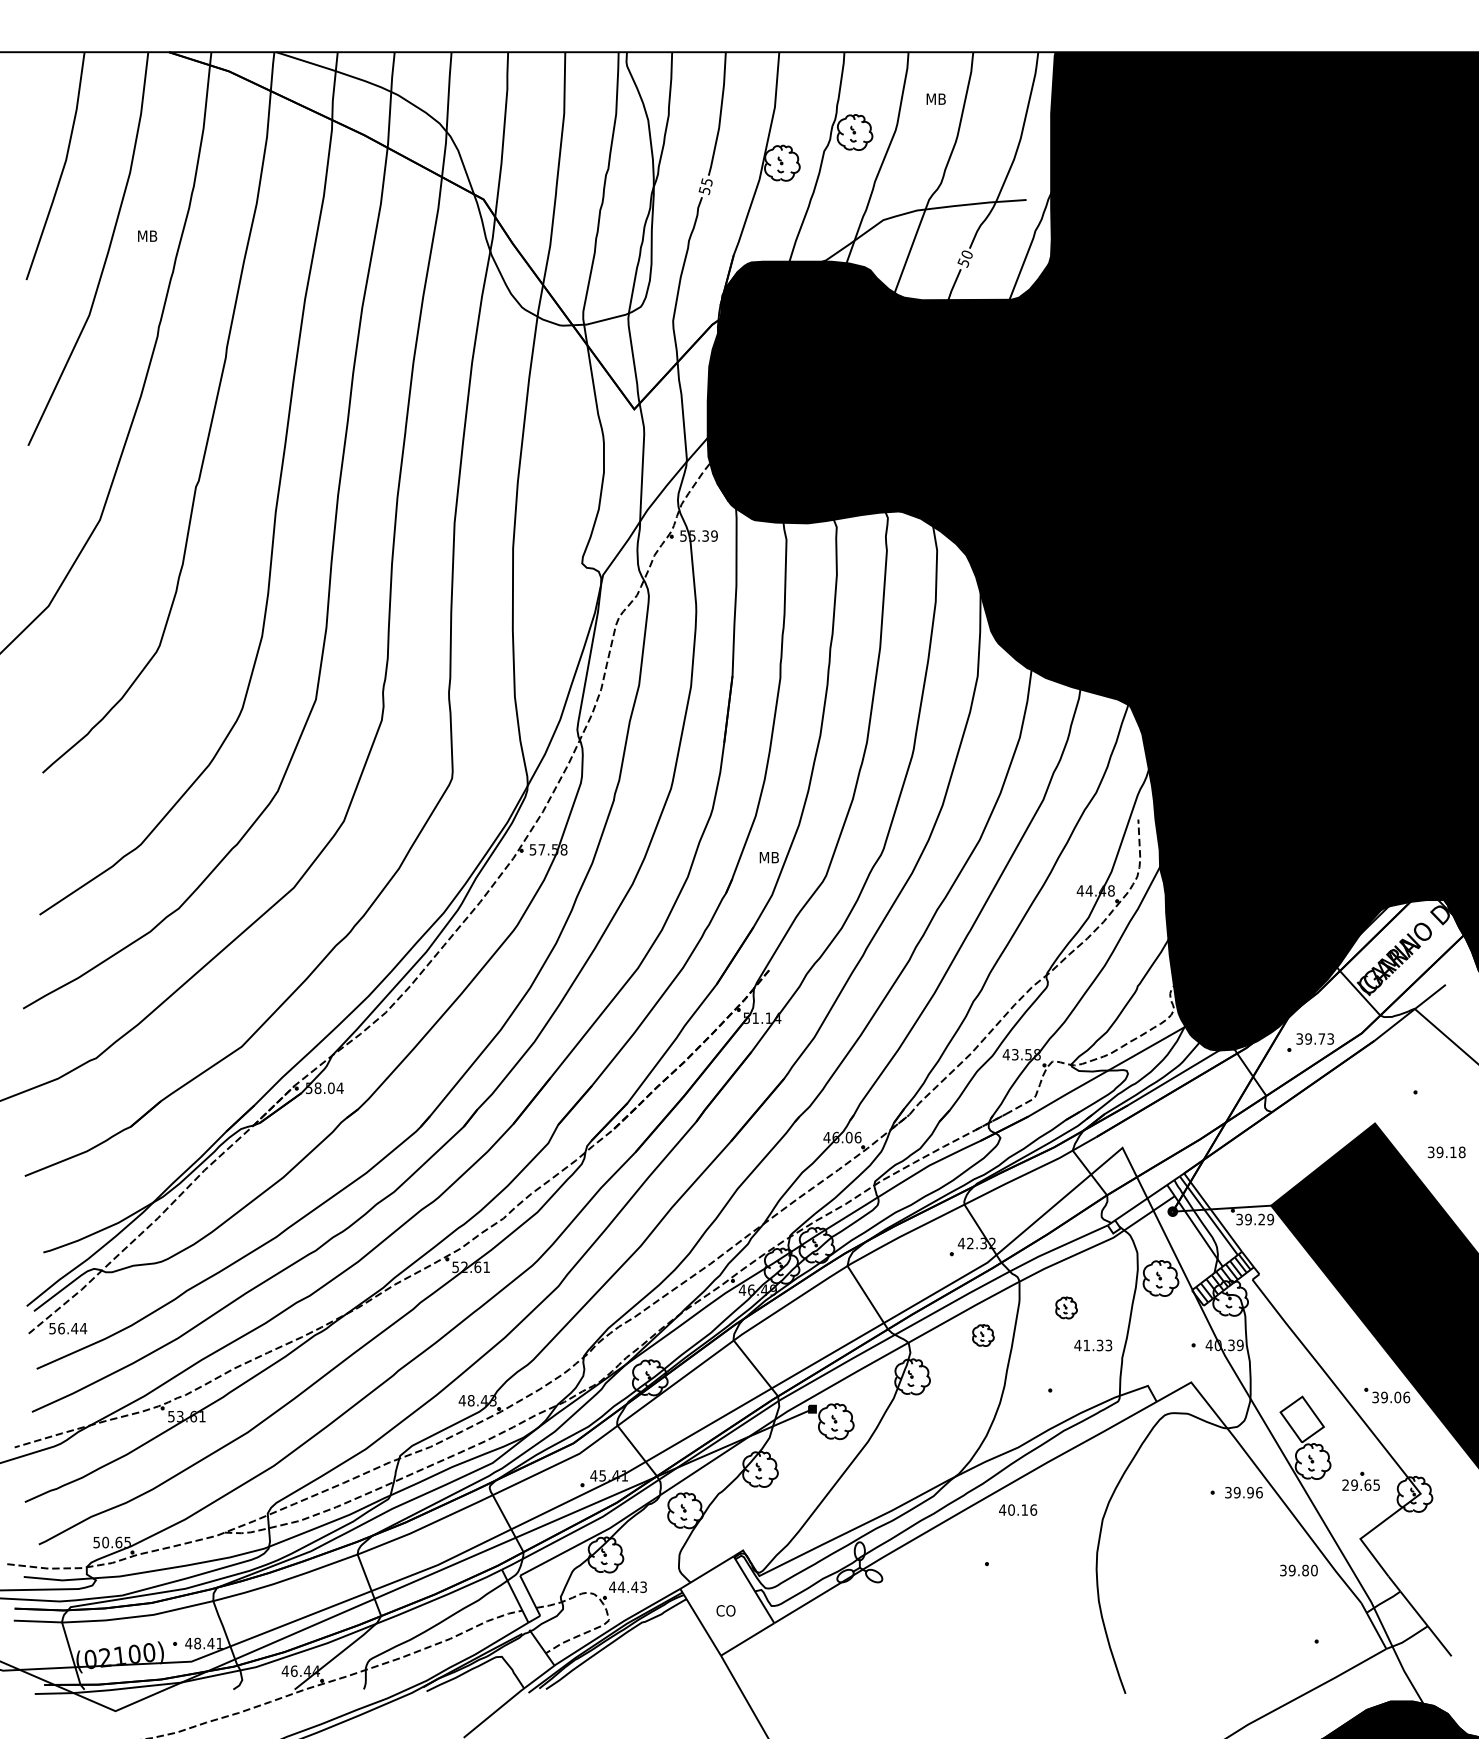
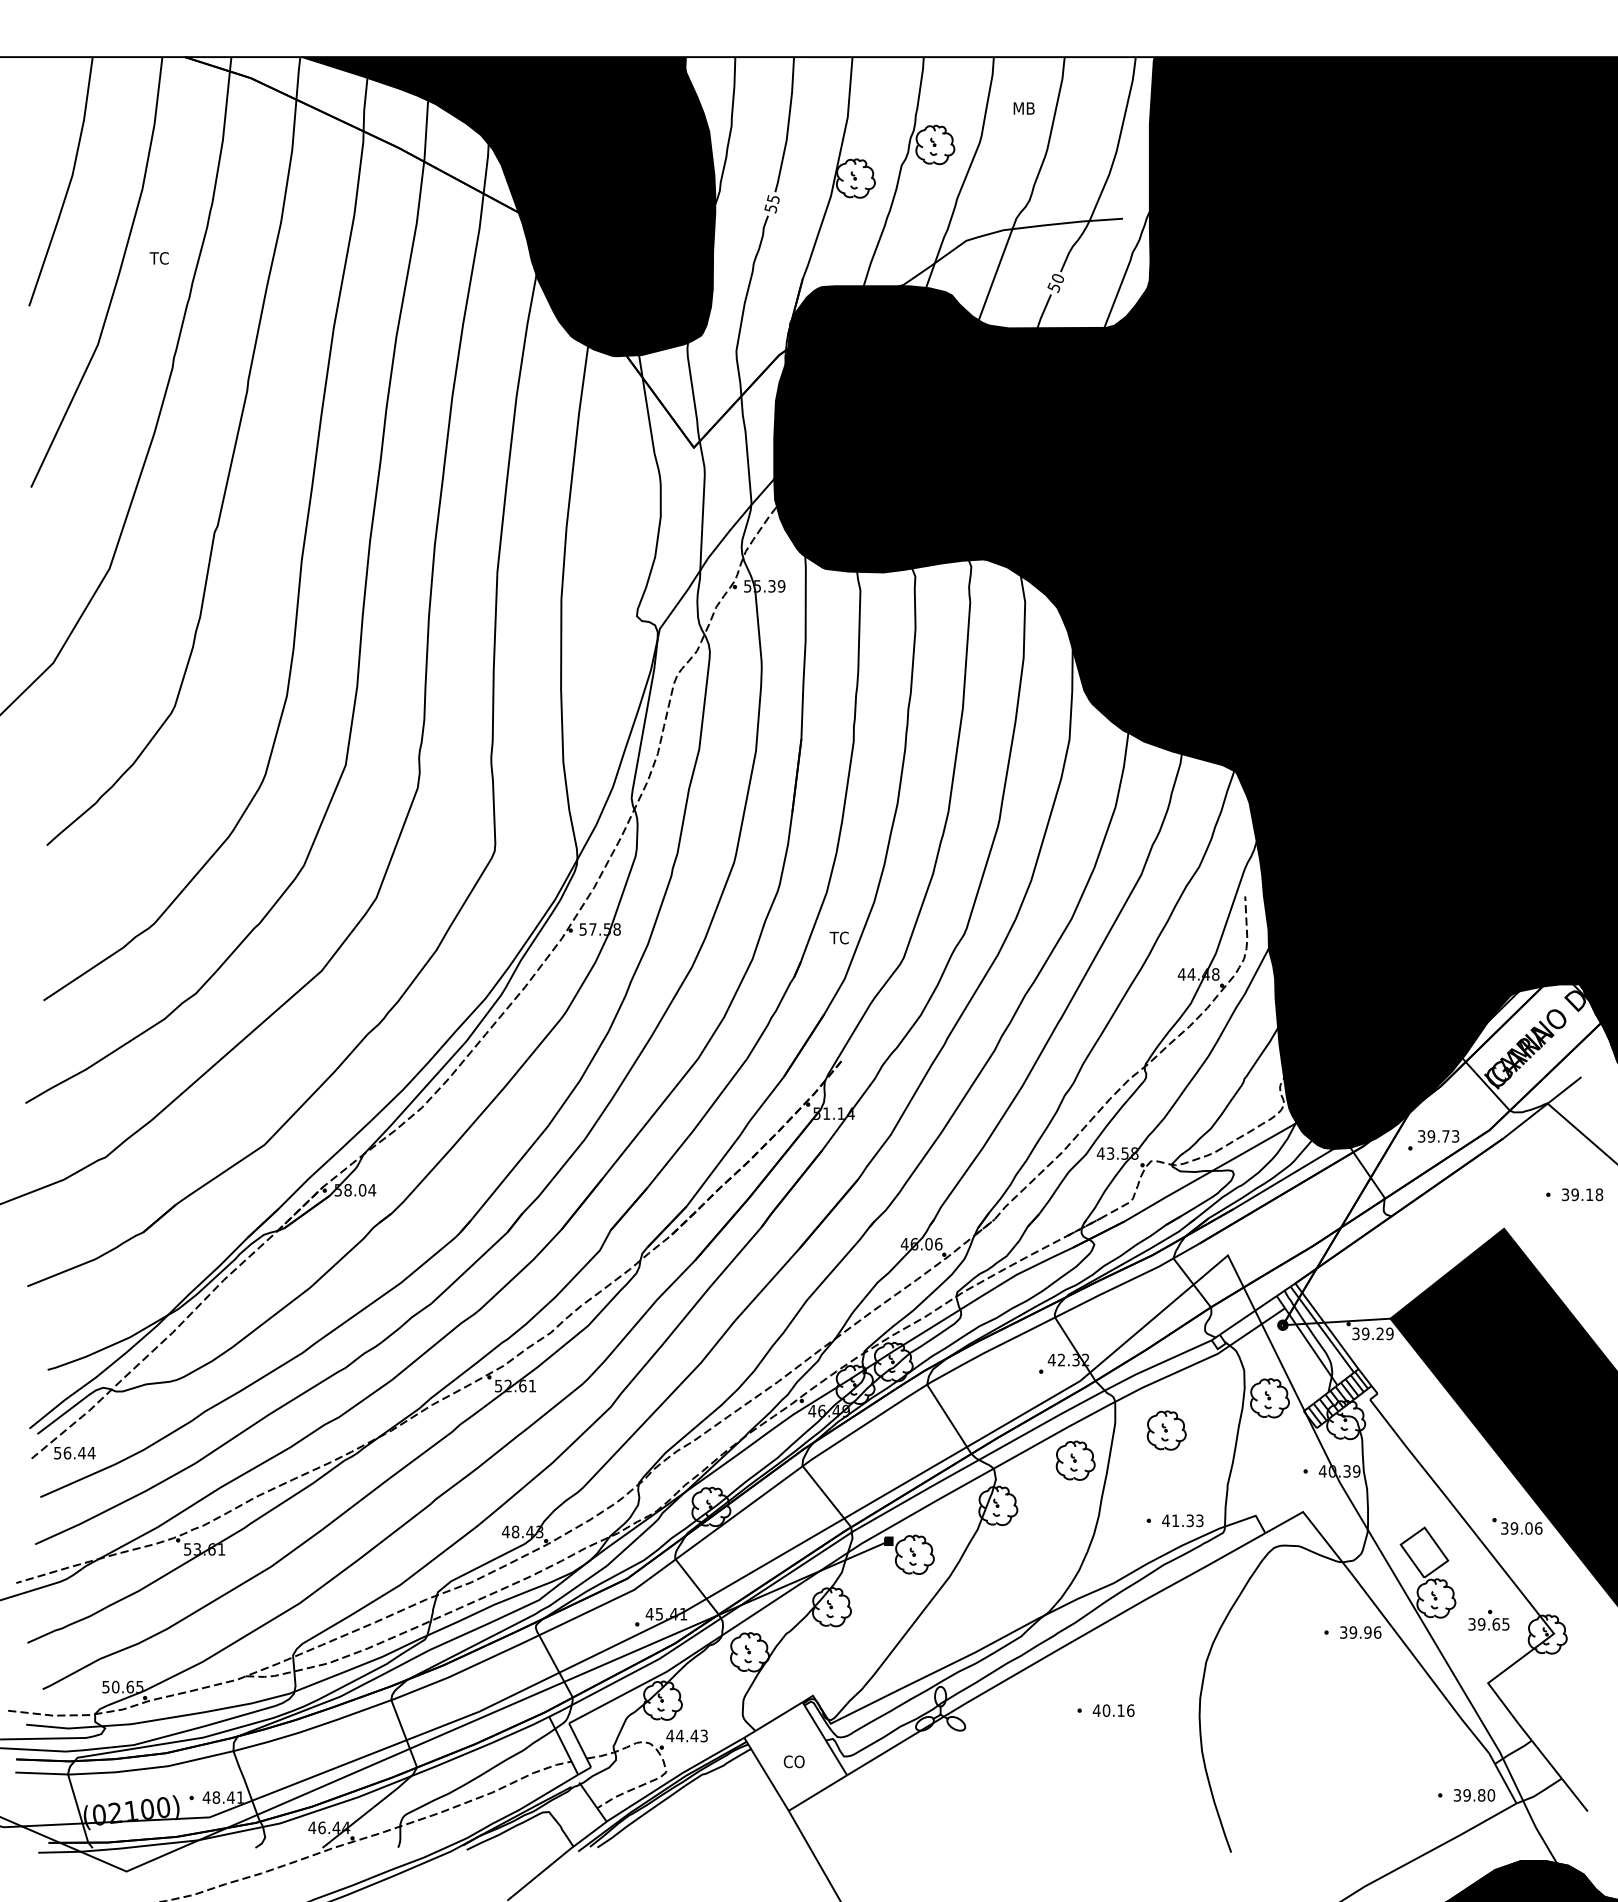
fill: (464, 188) -> (508, 206), added
text: (146, 235) -> (160, 257), MB -> TC
text: (768, 857) -> (840, 937), MB -> TC
text: (1446, 1152) -> (1582, 1194), moved
part: (1066, 1307) -> (1166, 1430), size x1.67
part: (983, 1335) -> (1075, 1460), size x1.67
text: (1093, 1345) -> (1183, 1520), moved
text: (1345, 1485) -> (1471, 1624), 29.65 -> 39.65
text: (1018, 1509) -> (1114, 1710), moved
text: (1298, 1570) -> (1473, 1795), moved

